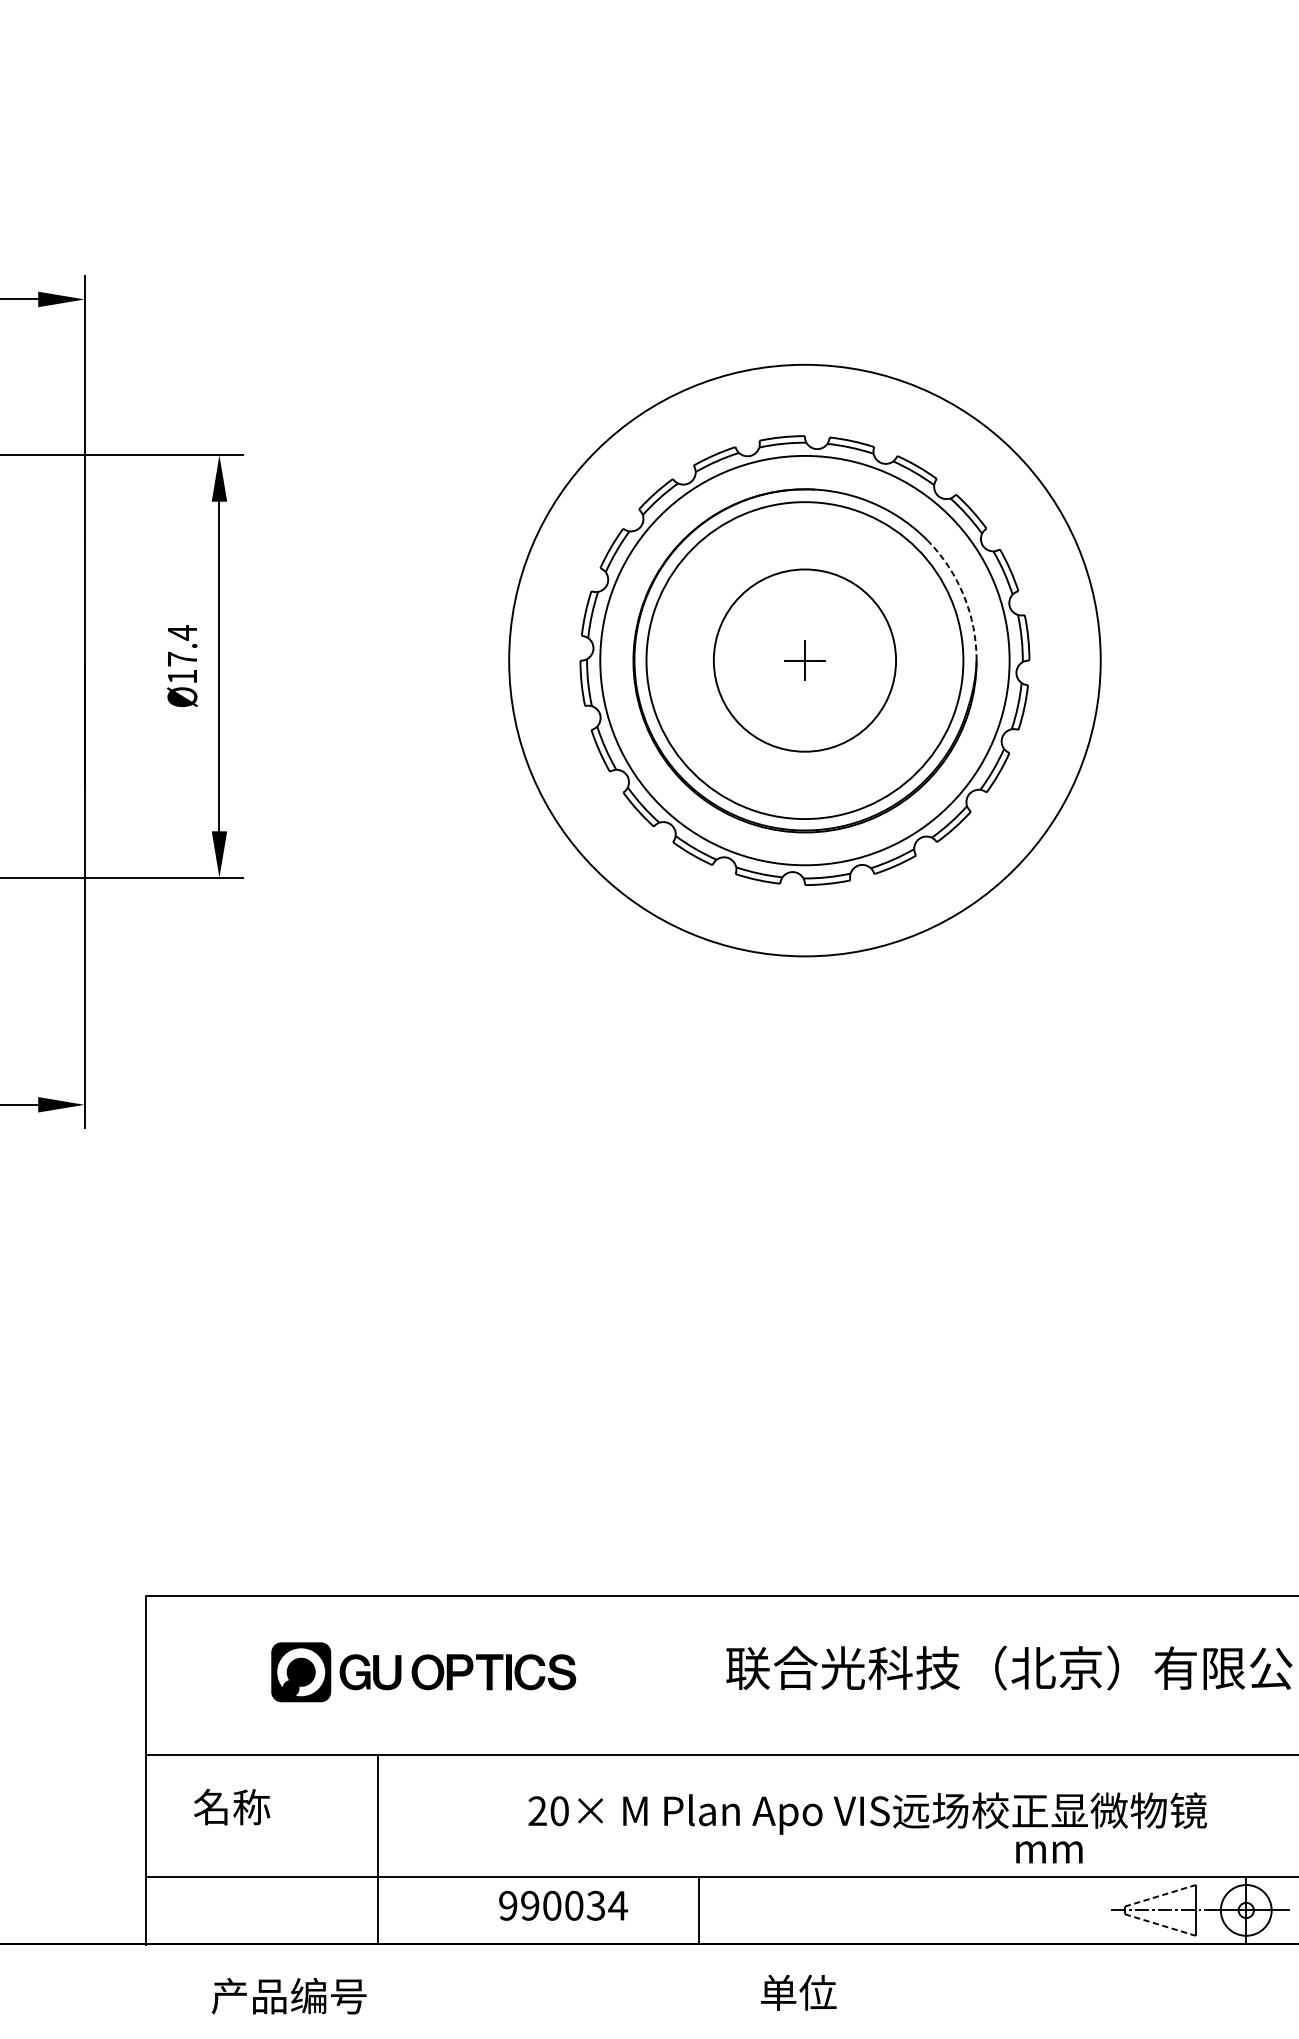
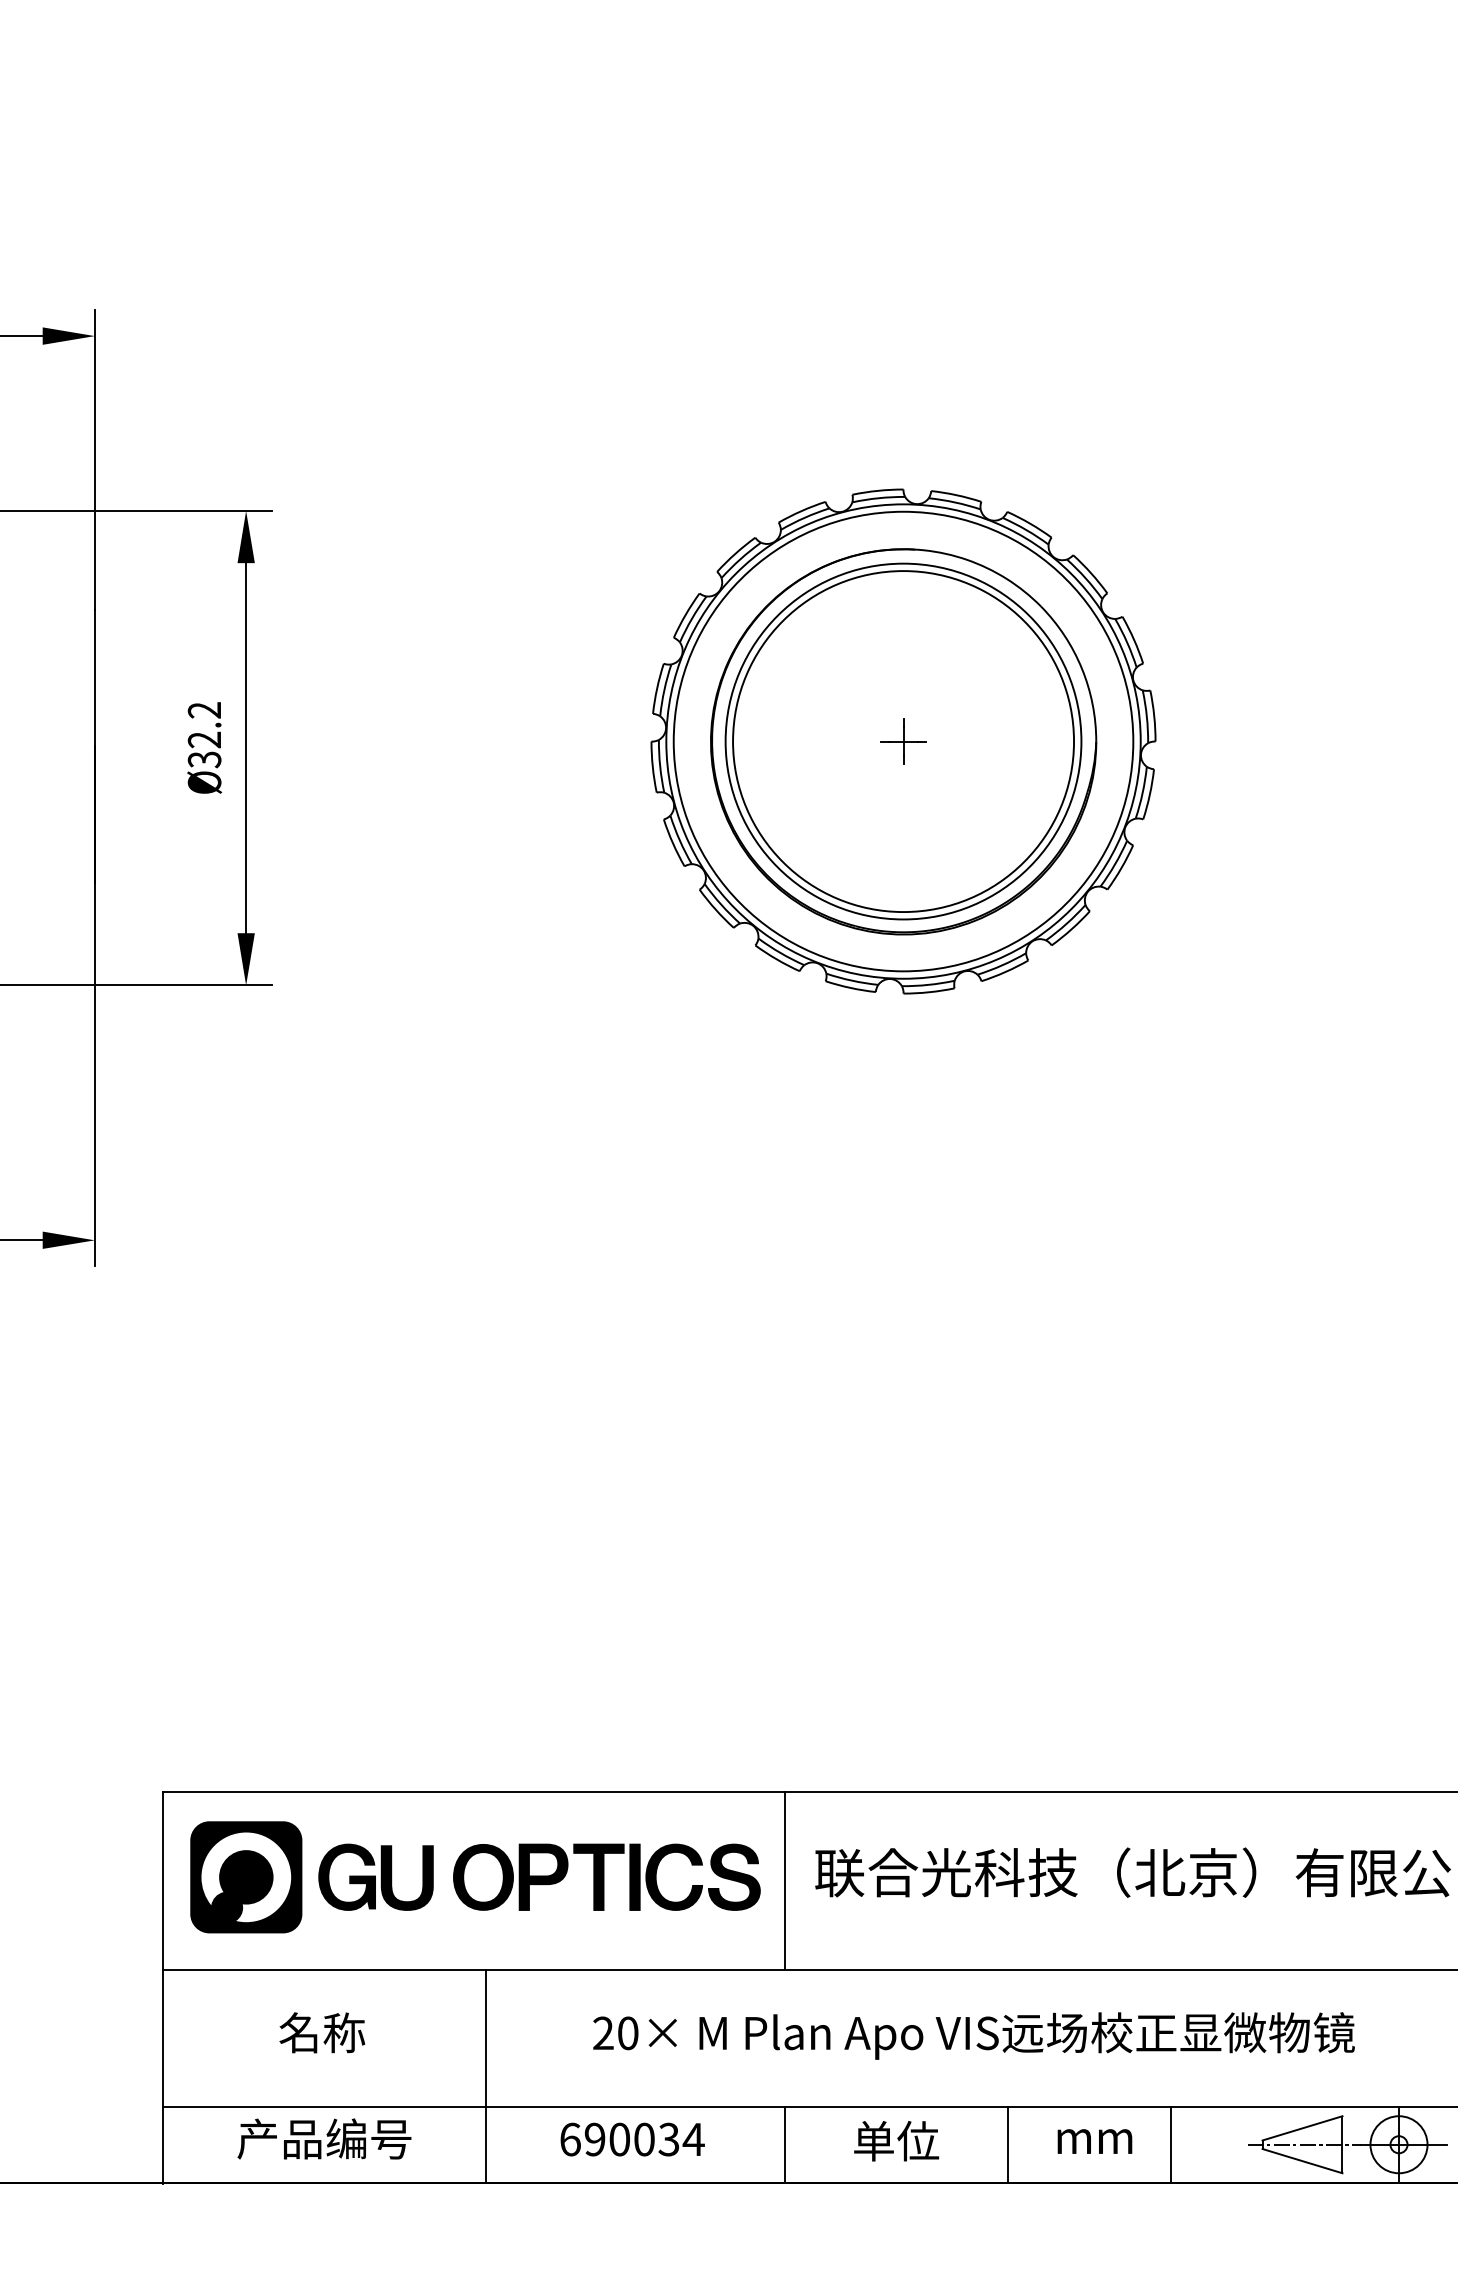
arc: (963, 595) -> (1081, 668), dashed -> solid
text: (182, 654) -> (204, 734), Ø17.4 -> Ø32.2
circle: (804, 660) -> (903, 741), size x0.71
circle: (804, 660) -> (903, 741), size x1.67
part: (423, 1672) -> (475, 1877), size x1.67
line: (698, 1674) -> (784, 1879), added
text: (232, 1806) -> (322, 2032), moved
line: (378, 1848) -> (486, 2075), moved
text: (1048, 1852) -> (1094, 2141), moved
line: (1160, 1895) -> (1302, 2128), dashed -> solid
text: (508, 1905) -> (570, 2139), 990034 -> 690034
line: (897, 1910) -> (1007, 2144), added
line: (1043, 1910) -> (1171, 2144), added
line: (1160, 1925) -> (1302, 2161), dashed -> solid
text: (798, 1993) -> (896, 2141), moved
text: (289, 1995) -> (324, 2138), moved

